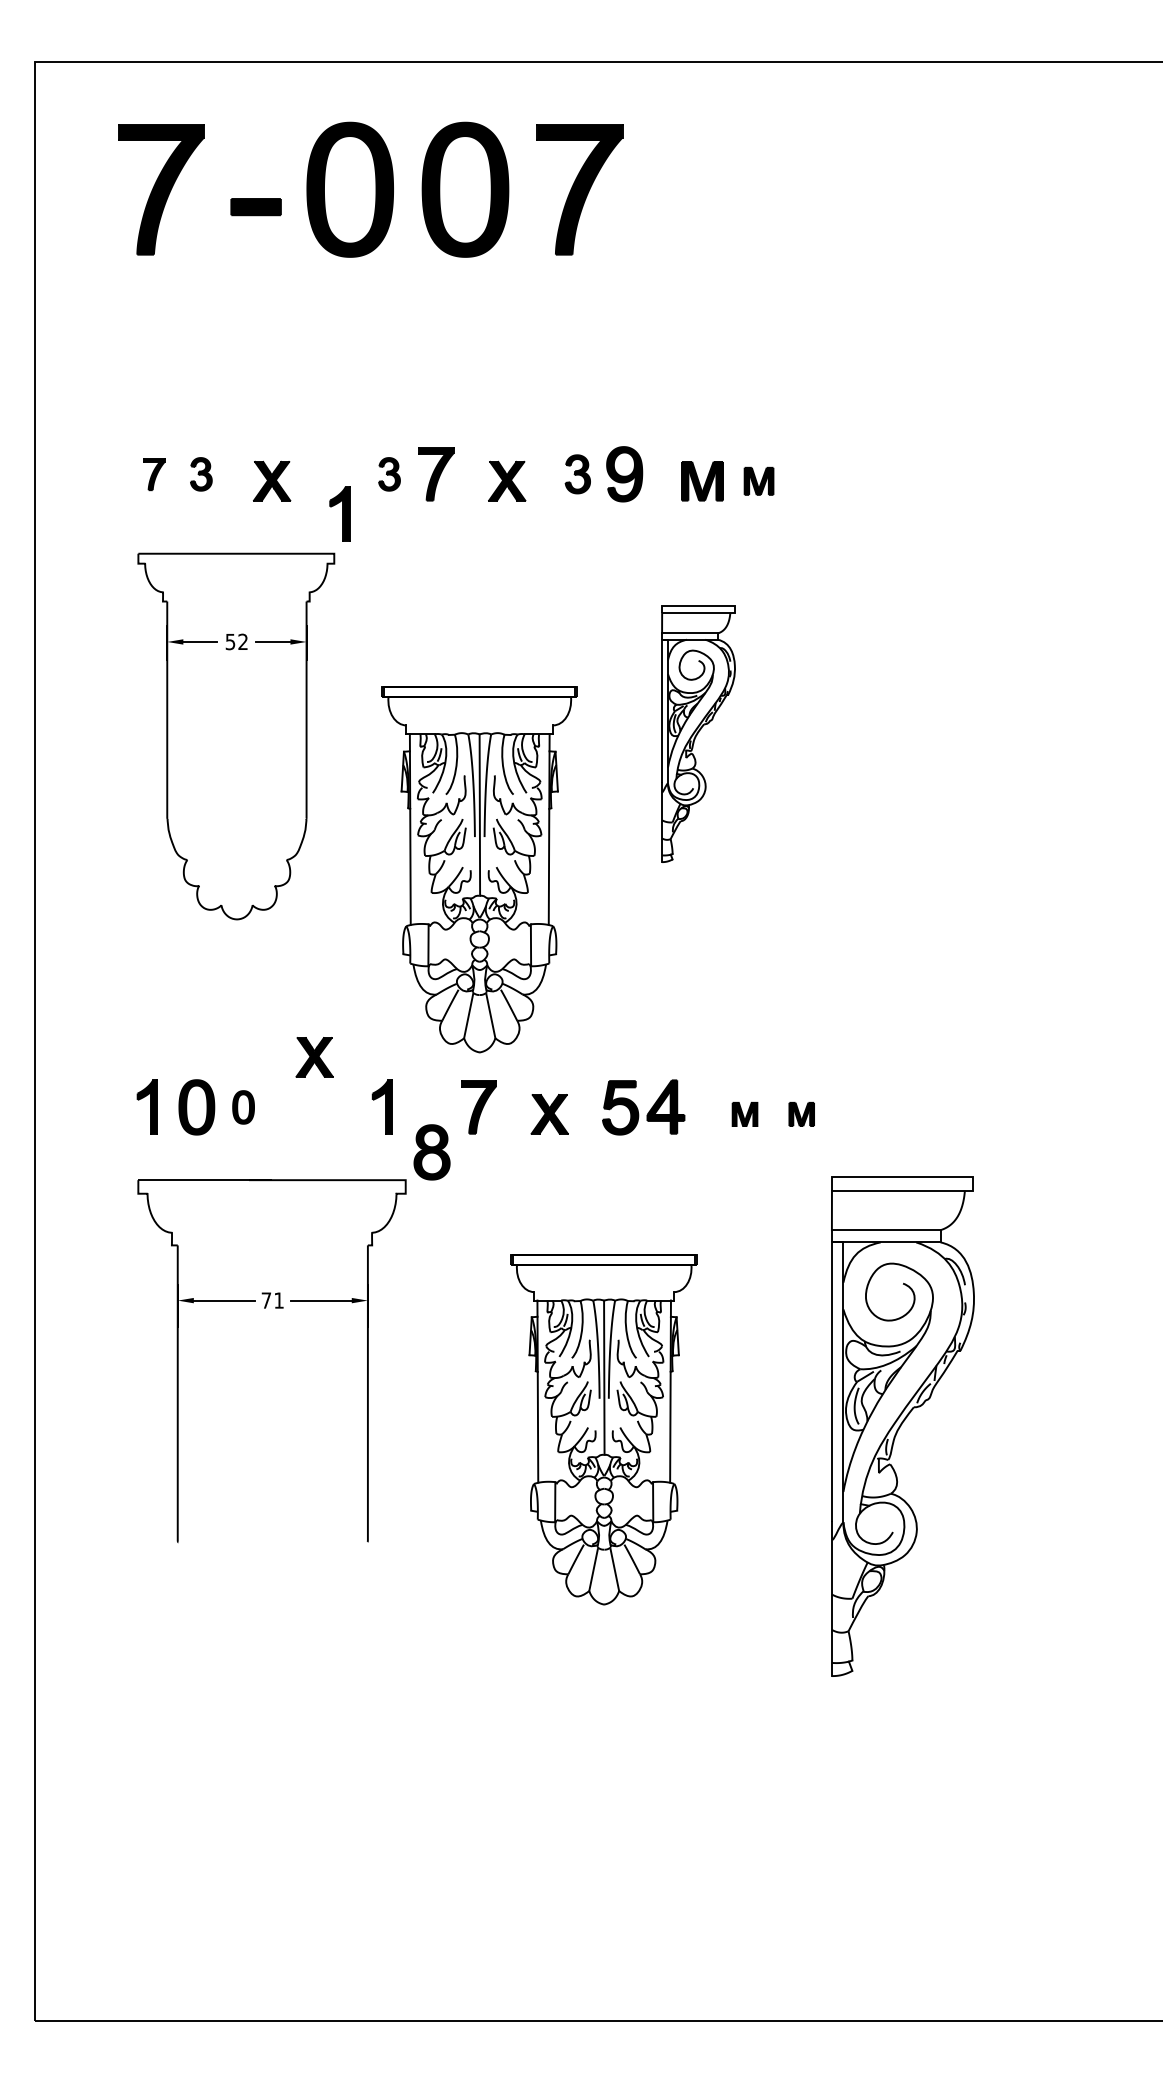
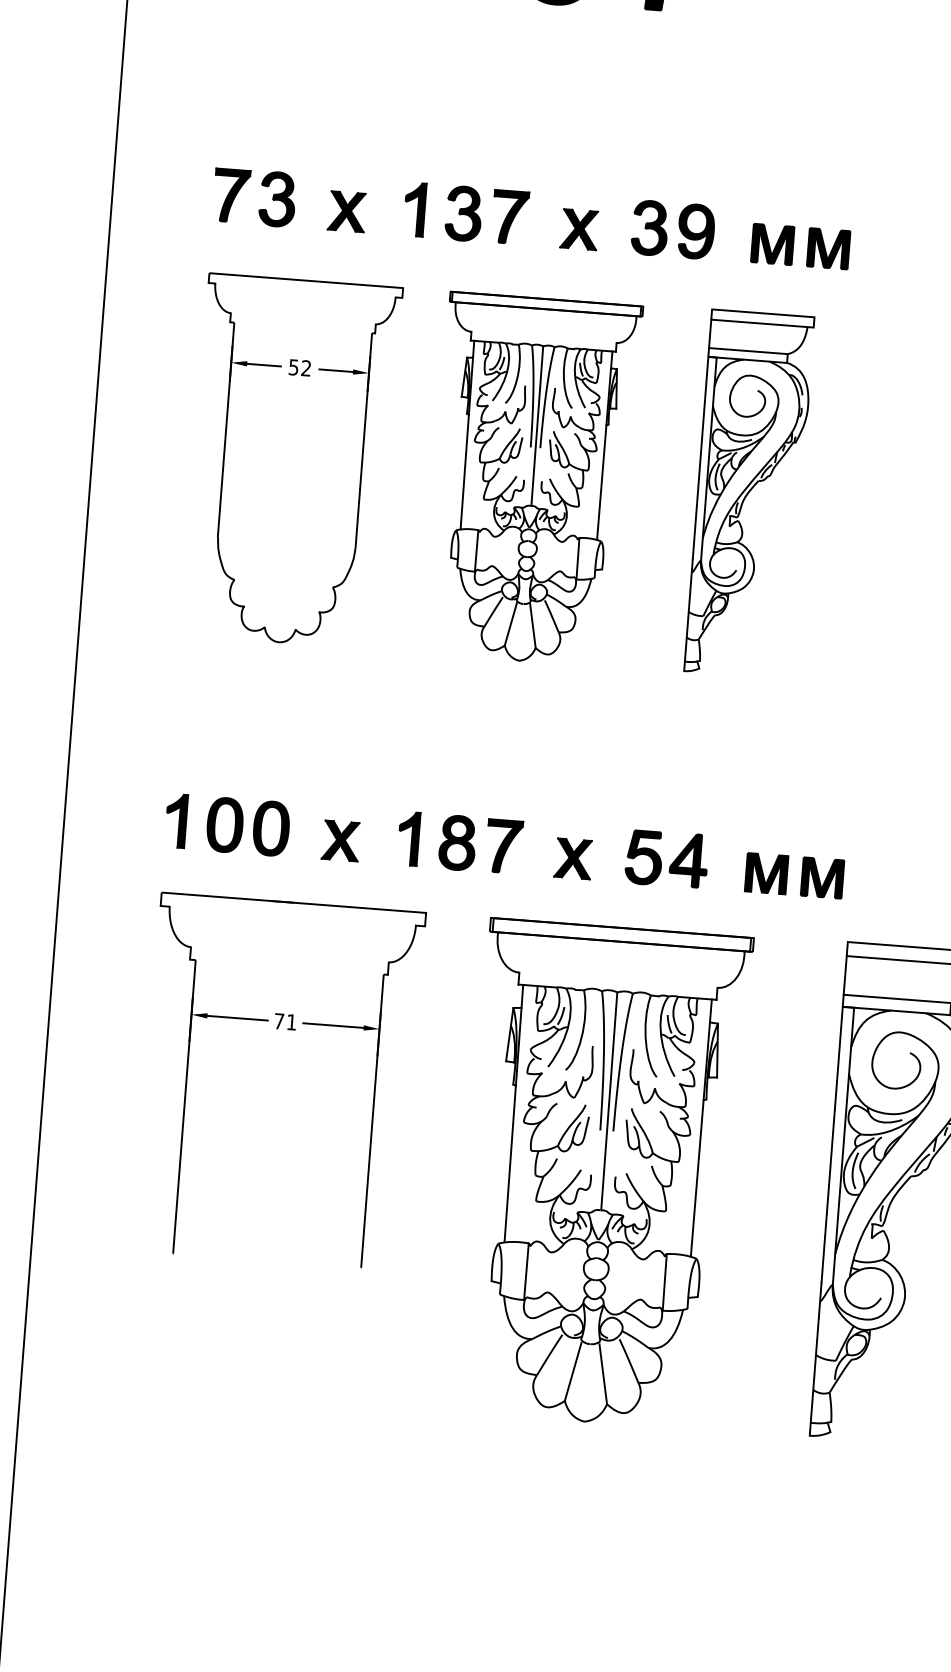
part: (154, 474) -> (231, 196), size x1.67
part: (201, 474) -> (277, 199), size x1.67
part: (389, 474) -> (463, 213), size x1.67
part: (577, 474) -> (649, 228), size x1.43
part: (758, 481) -> (828, 248), size x1.43
part: (339, 513) -> (414, 209), moved
part: (698, 733) -> (749, 493), size x1.43
part: (479, 869) -> (532, 479), moved
part: (314, 1057) -> (340, 841), moved
part: (243, 1107) -> (271, 828), size x1.67
part: (744, 1114) -> (766, 873), size x1.67
part: (801, 1114) -> (822, 878), size x1.67
part: (431, 1152) -> (457, 843), moved
part: (603, 1429) -> (602, 1174), size x1.43

